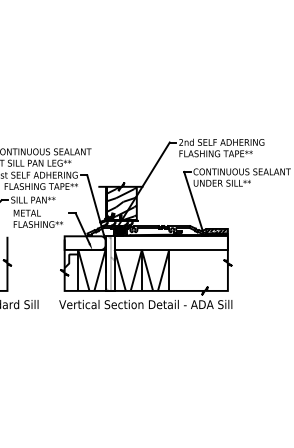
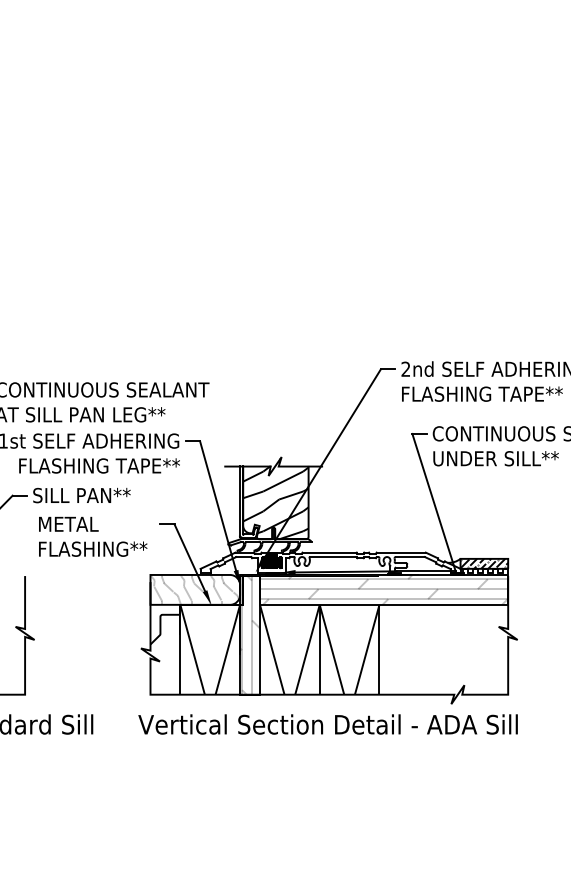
hatch: (84, 242) -> (193, 588), added
hatch: (170, 242) -> (382, 588), added

